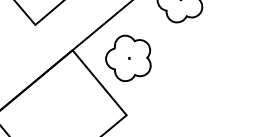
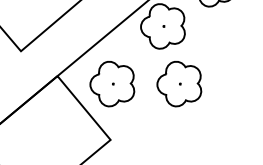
part: (196, 58) -> (179, 84), added

